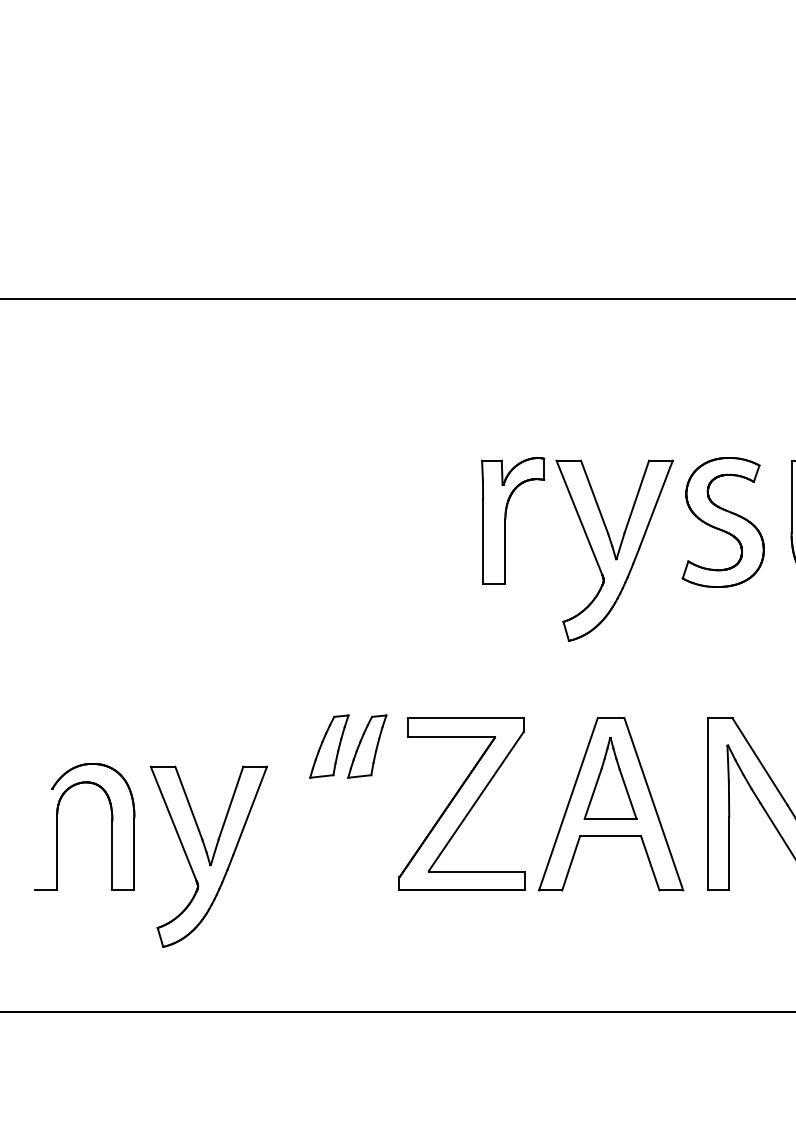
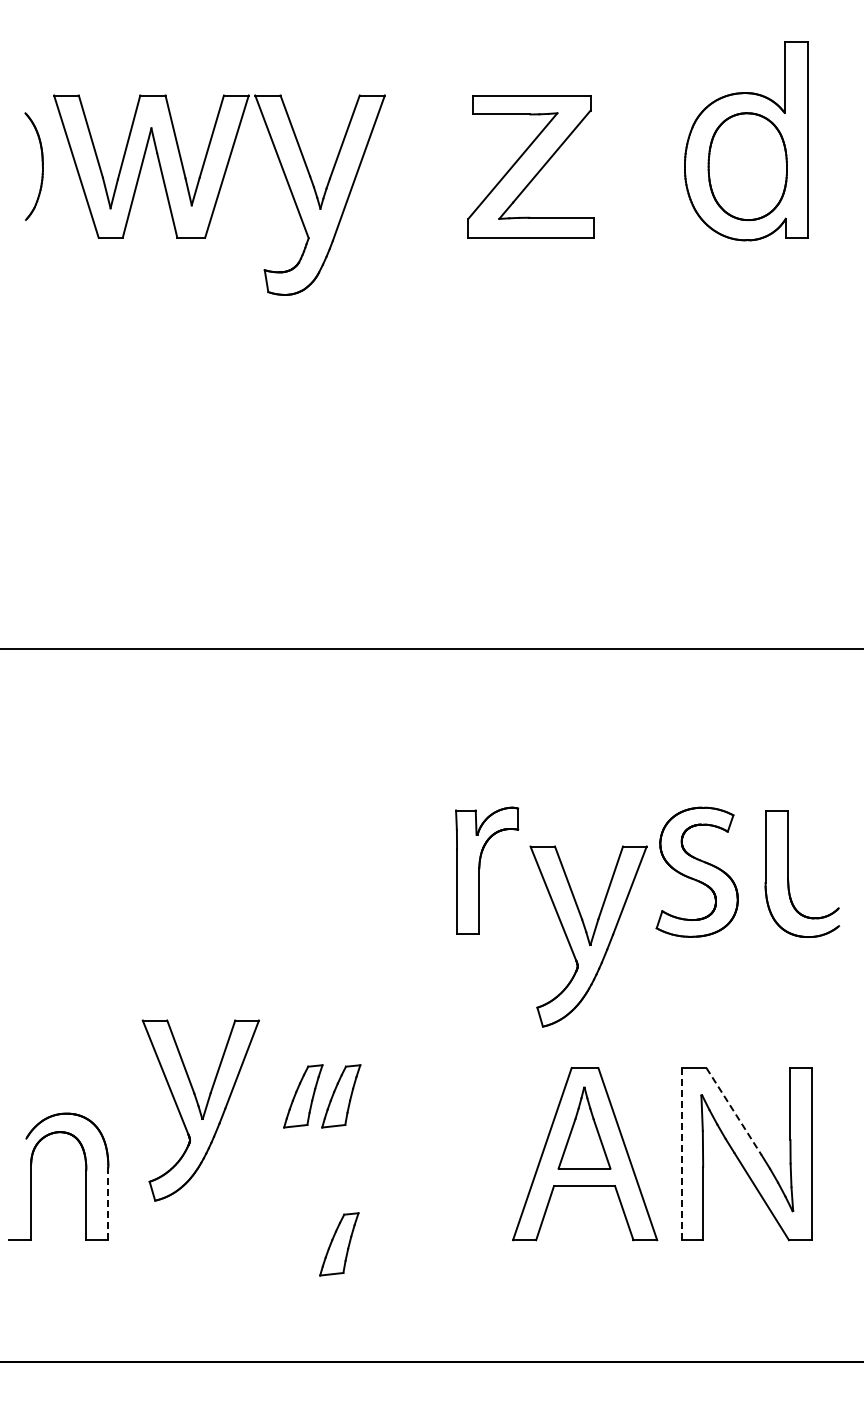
part: (614, 550) -> (588, 936), moved
line: (760, 761) -> (734, 1111), solid -> dashed
part: (461, 803) -> (435, 1153), removed
line: (708, 803) -> (682, 1153), solid -> dashed
line: (134, 854) -> (108, 1204), solid -> dashed
part: (208, 856) -> (200, 1110), moved
part: (365, 894) -> (339, 1244), added

